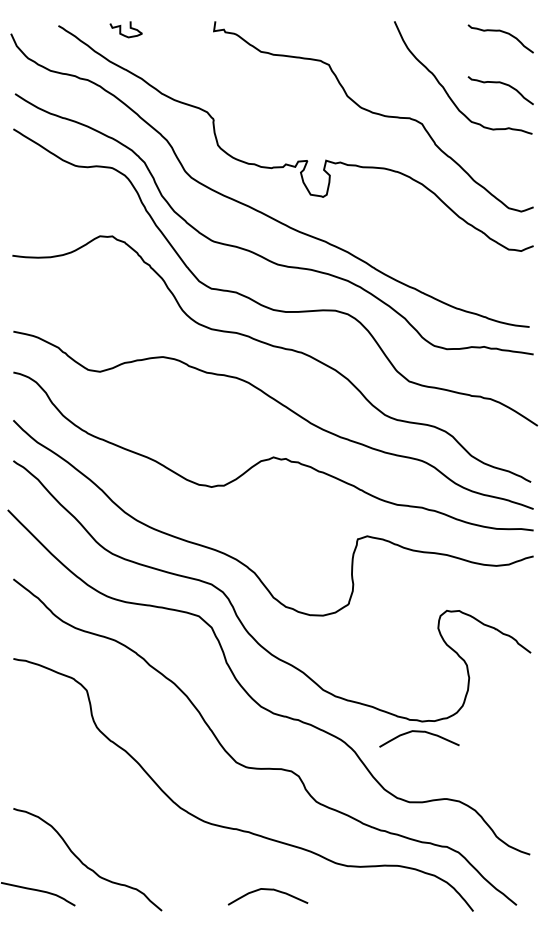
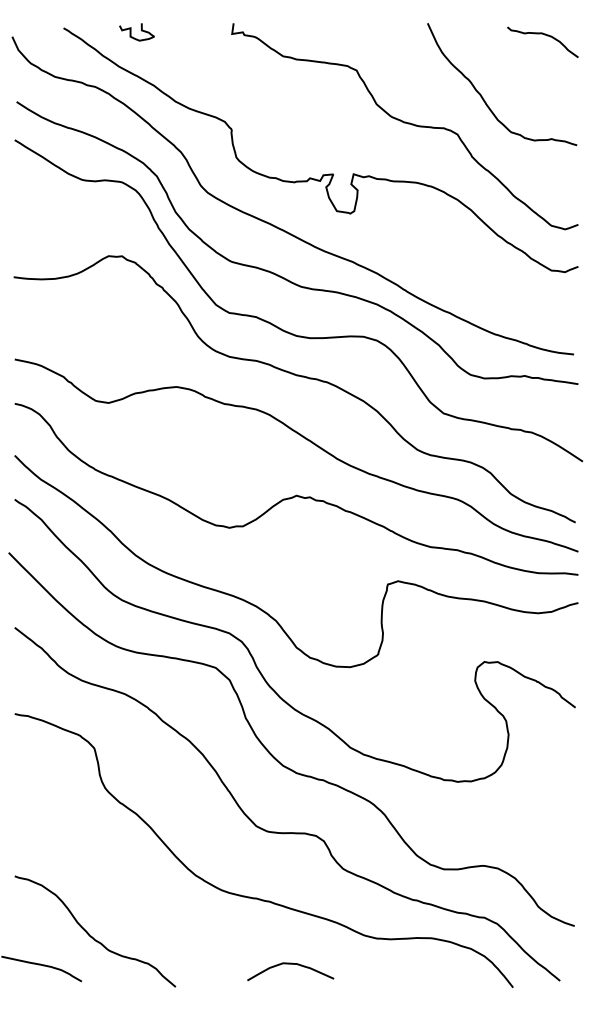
curve: (502, 84) -> (544, 91), removed
curve: (419, 732) -> (454, 793), removed

